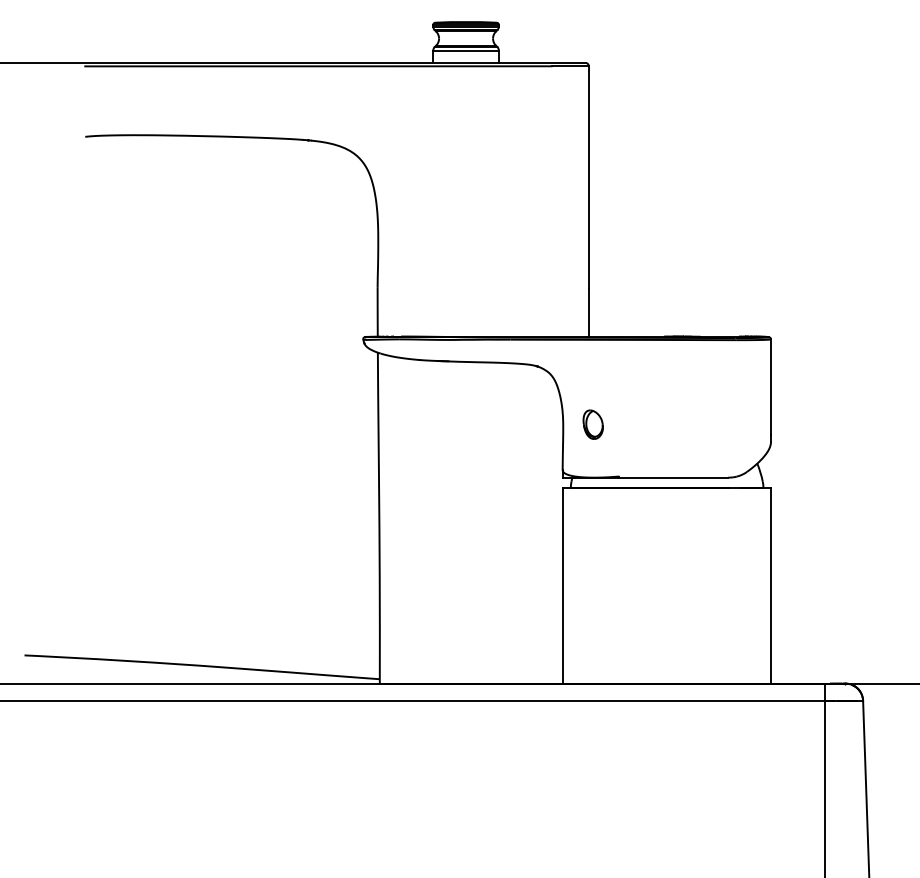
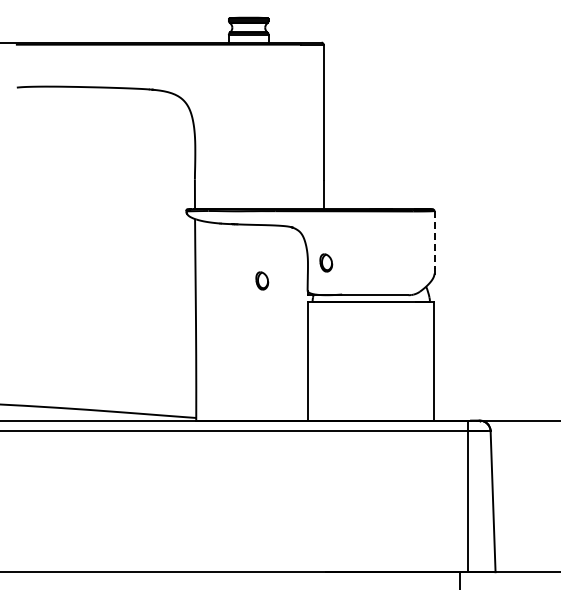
line: (770, 387) -> (434, 240), solid -> dashed
part: (488, 453) -> (262, 280), added

